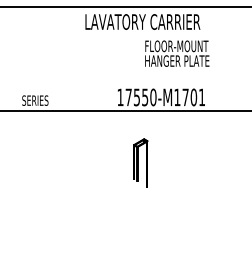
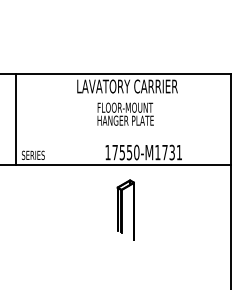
text: (177, 52) -> (125, 113), moved
line: (16, 58) -> (16, 118), added
text: (194, 97) -> (172, 152), 17550-M1701 -> 17550-M1731
part: (140, 162) -> (125, 209), size x1.43

